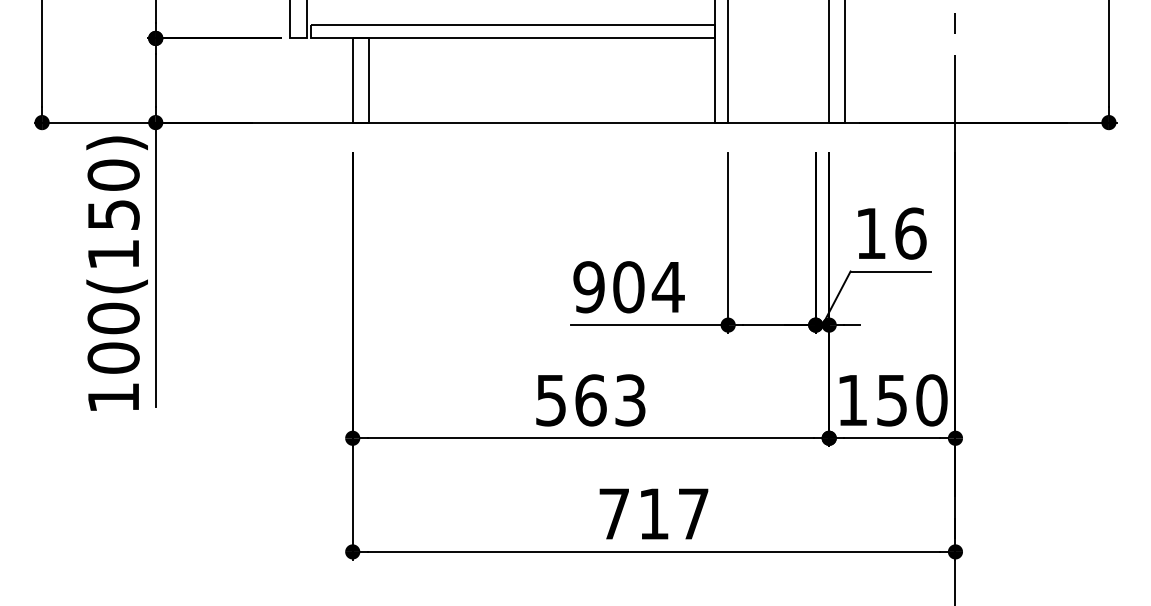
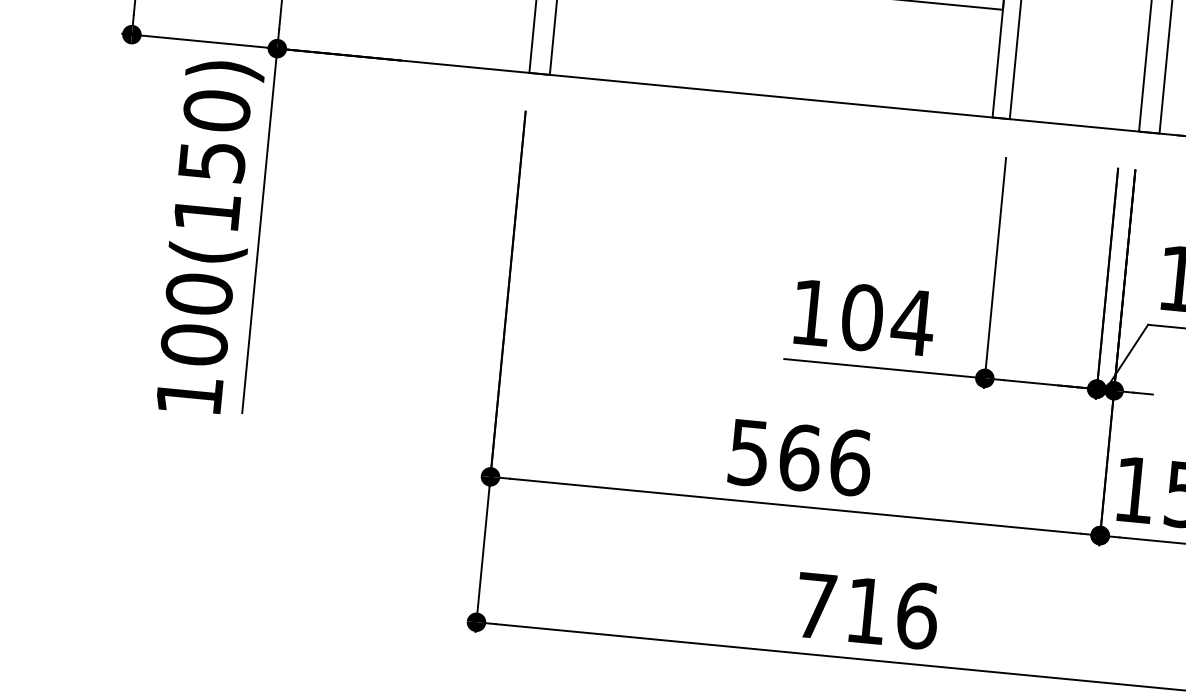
text: (588, 287) -> (810, 312), 904 -> 104
text: (630, 400) -> (850, 462), 563 -> 566
text: (693, 513) -> (917, 615), 717 -> 716

